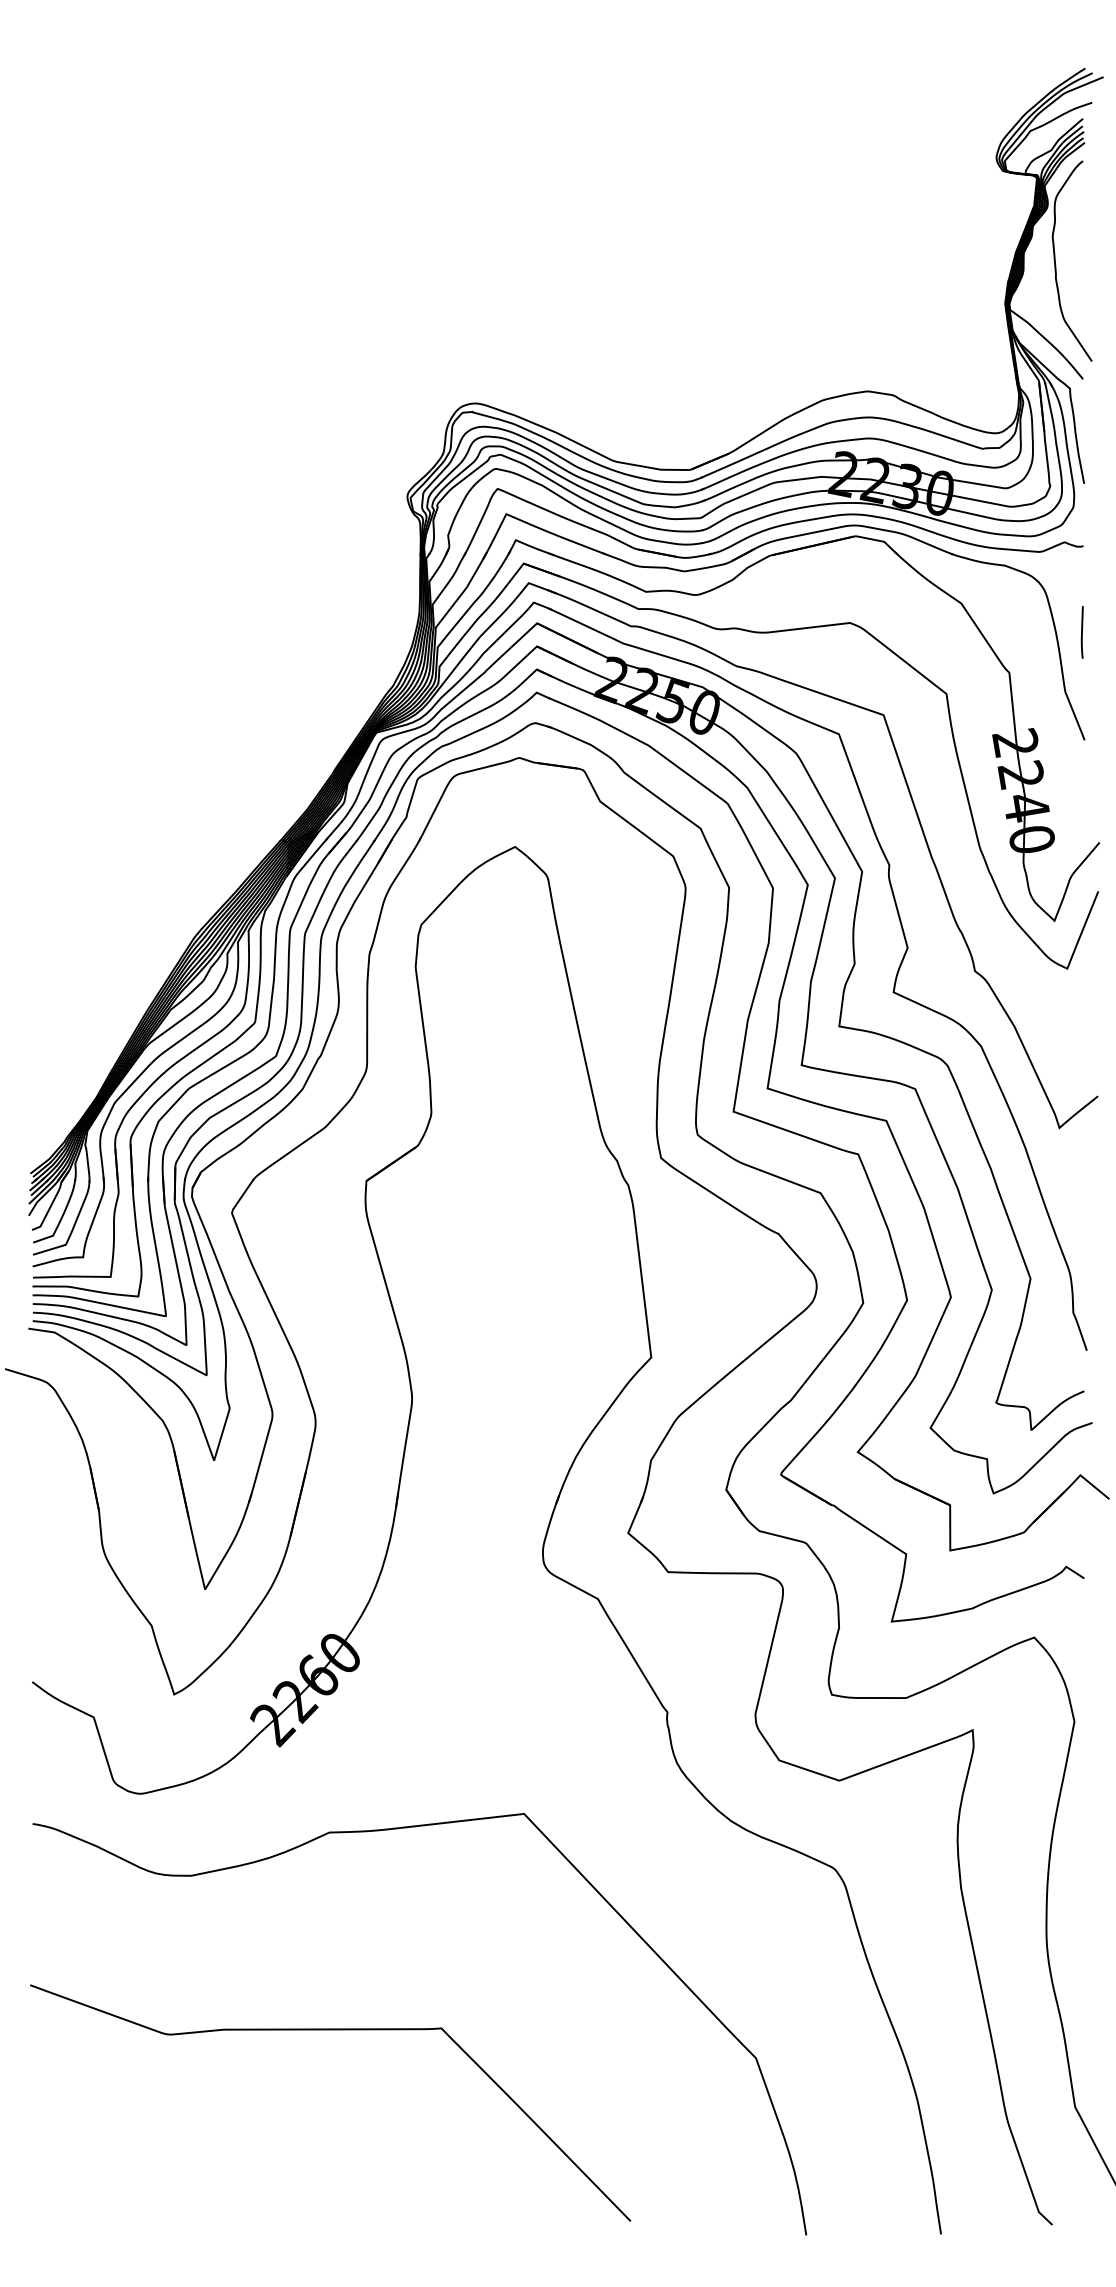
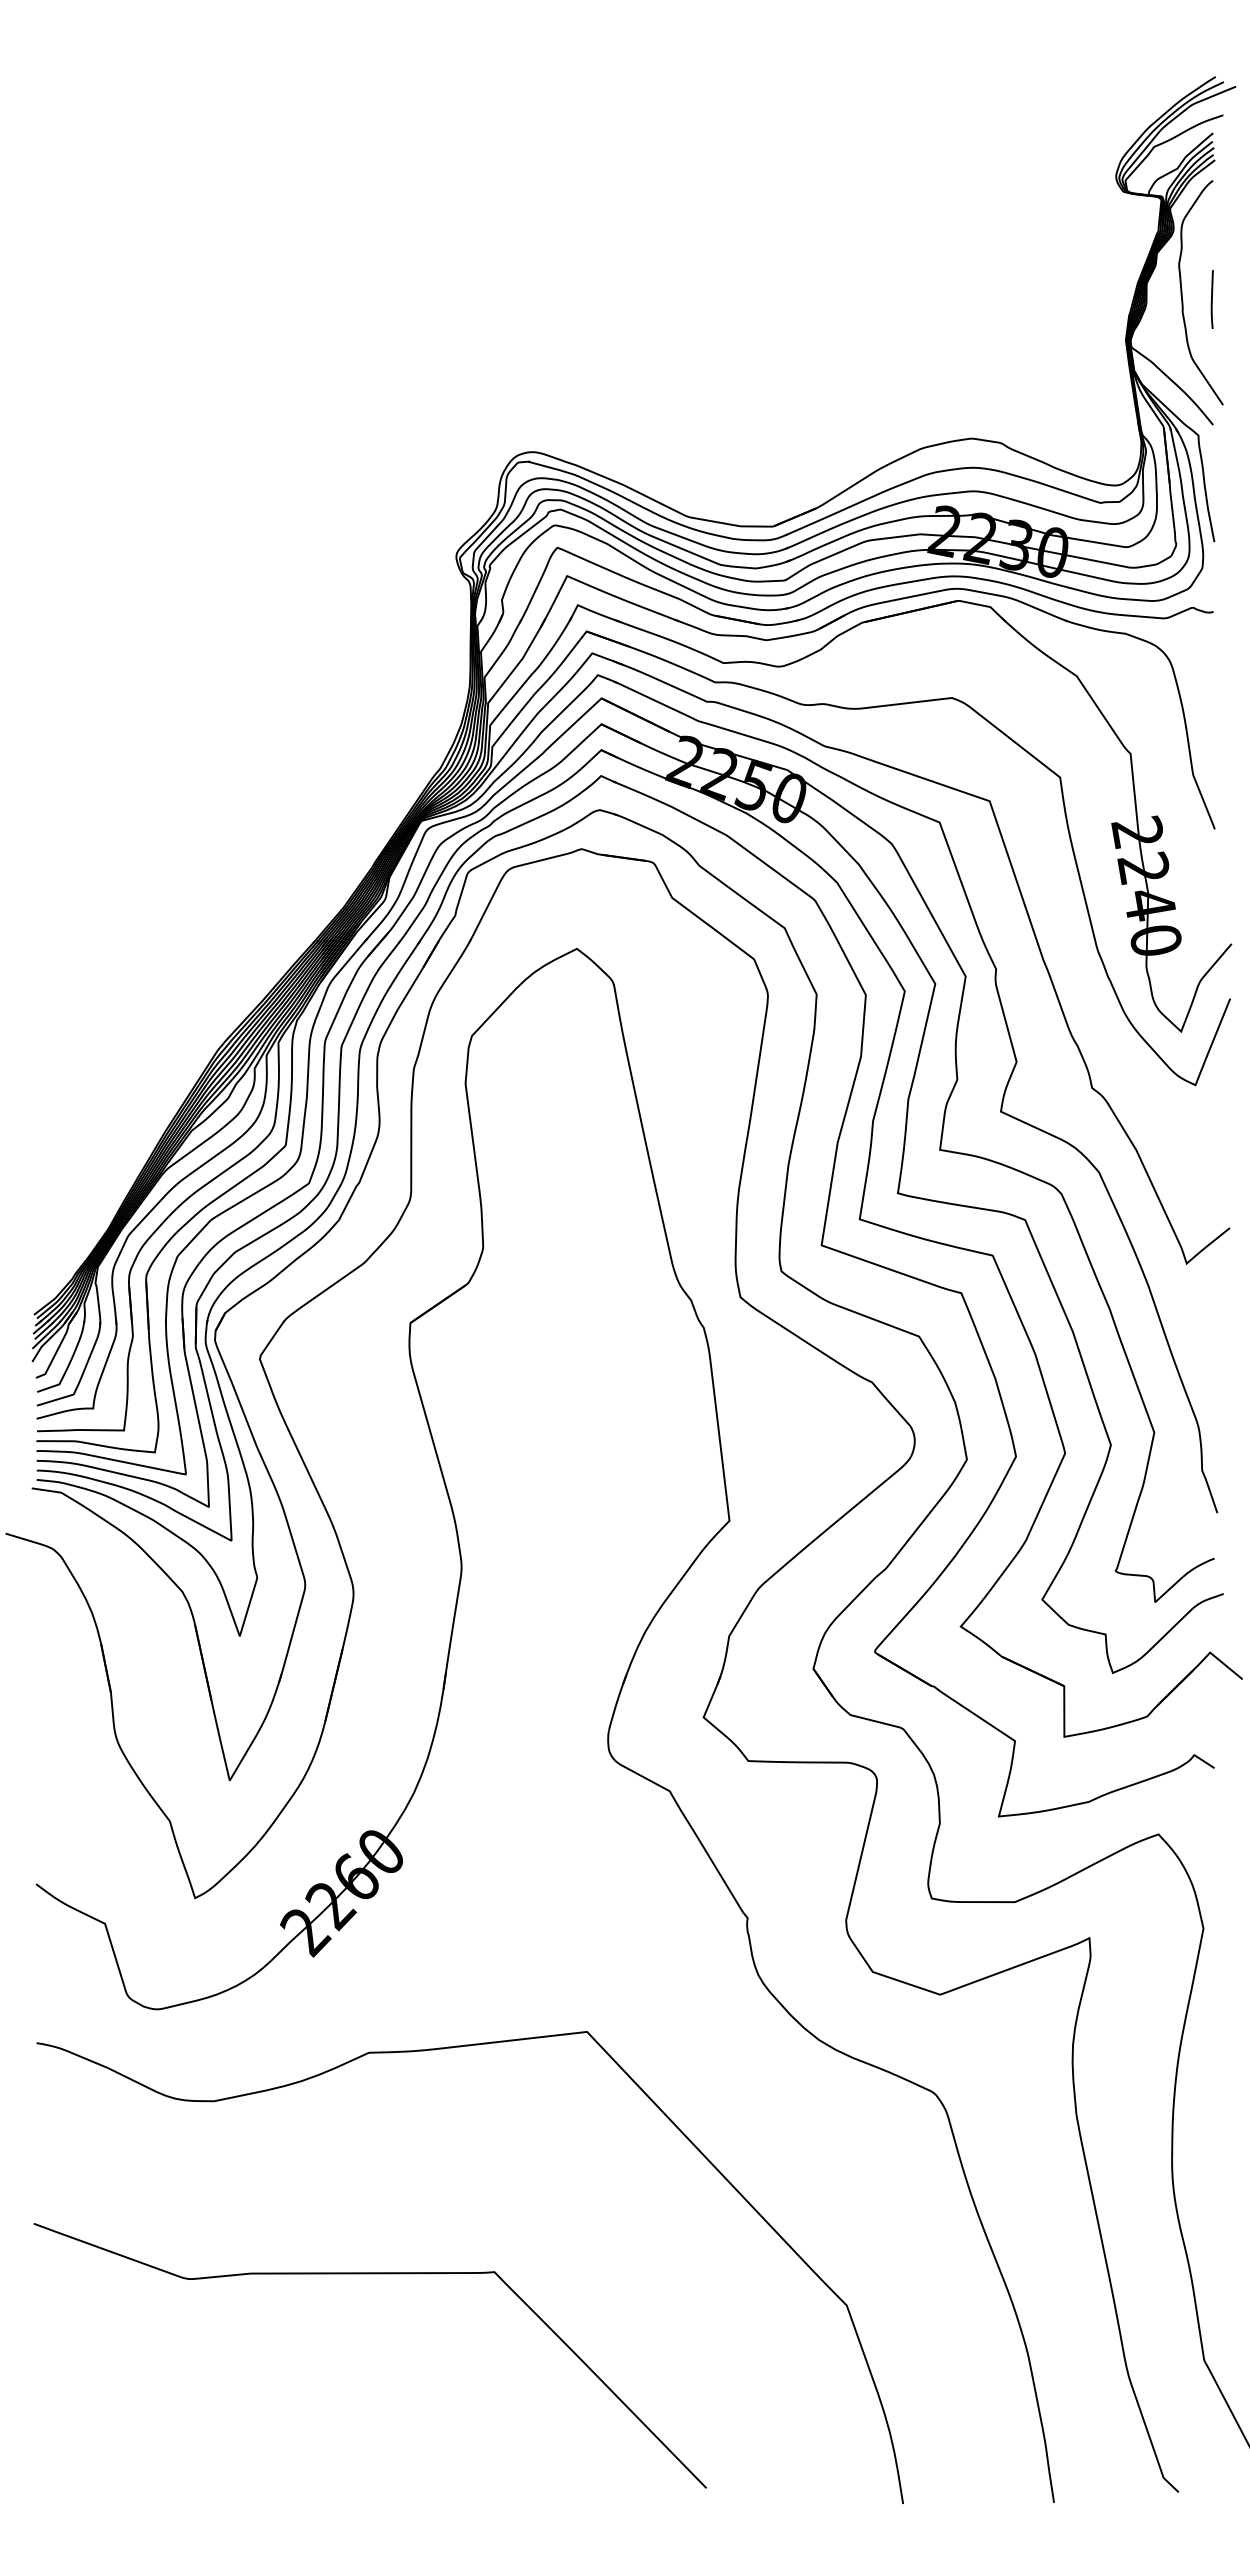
line: (1081, 632) -> (1211, 299), moved

